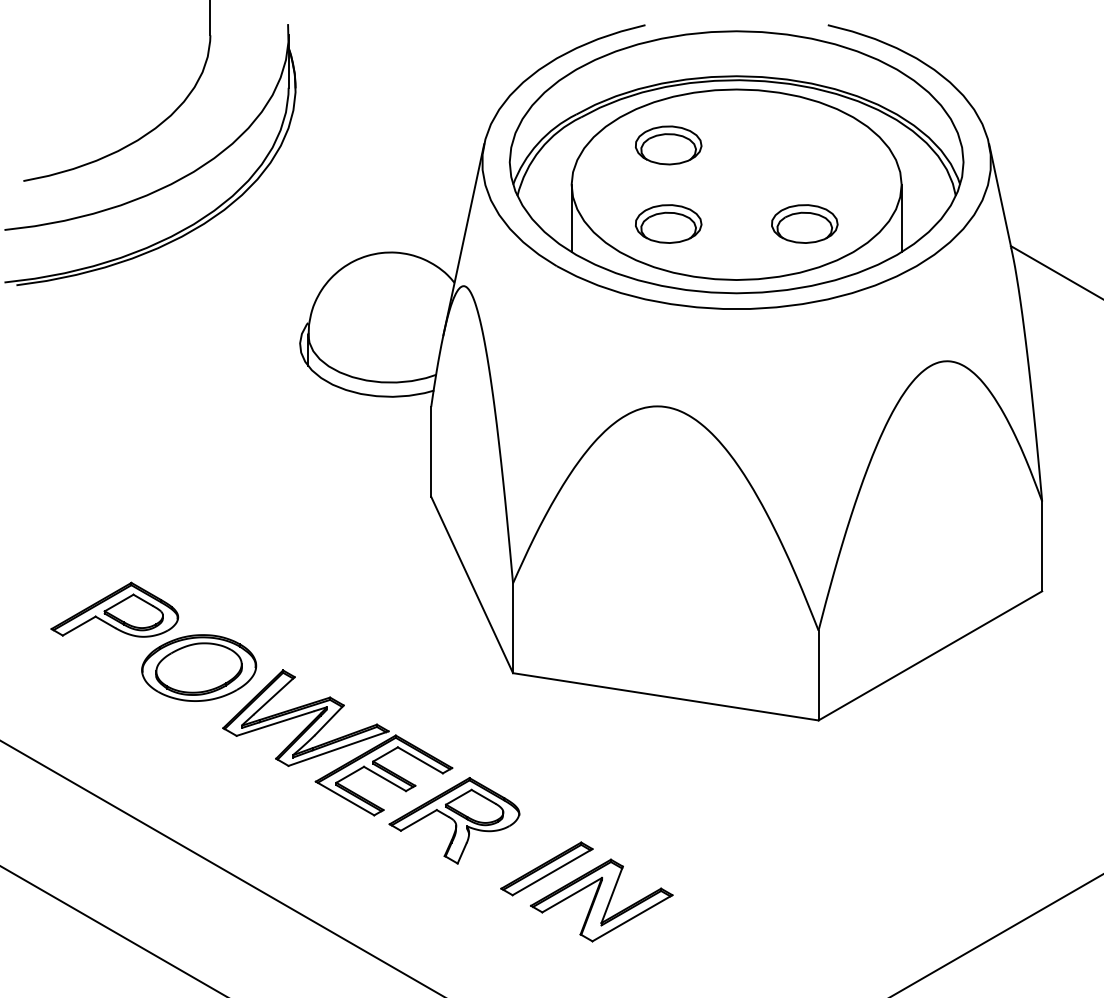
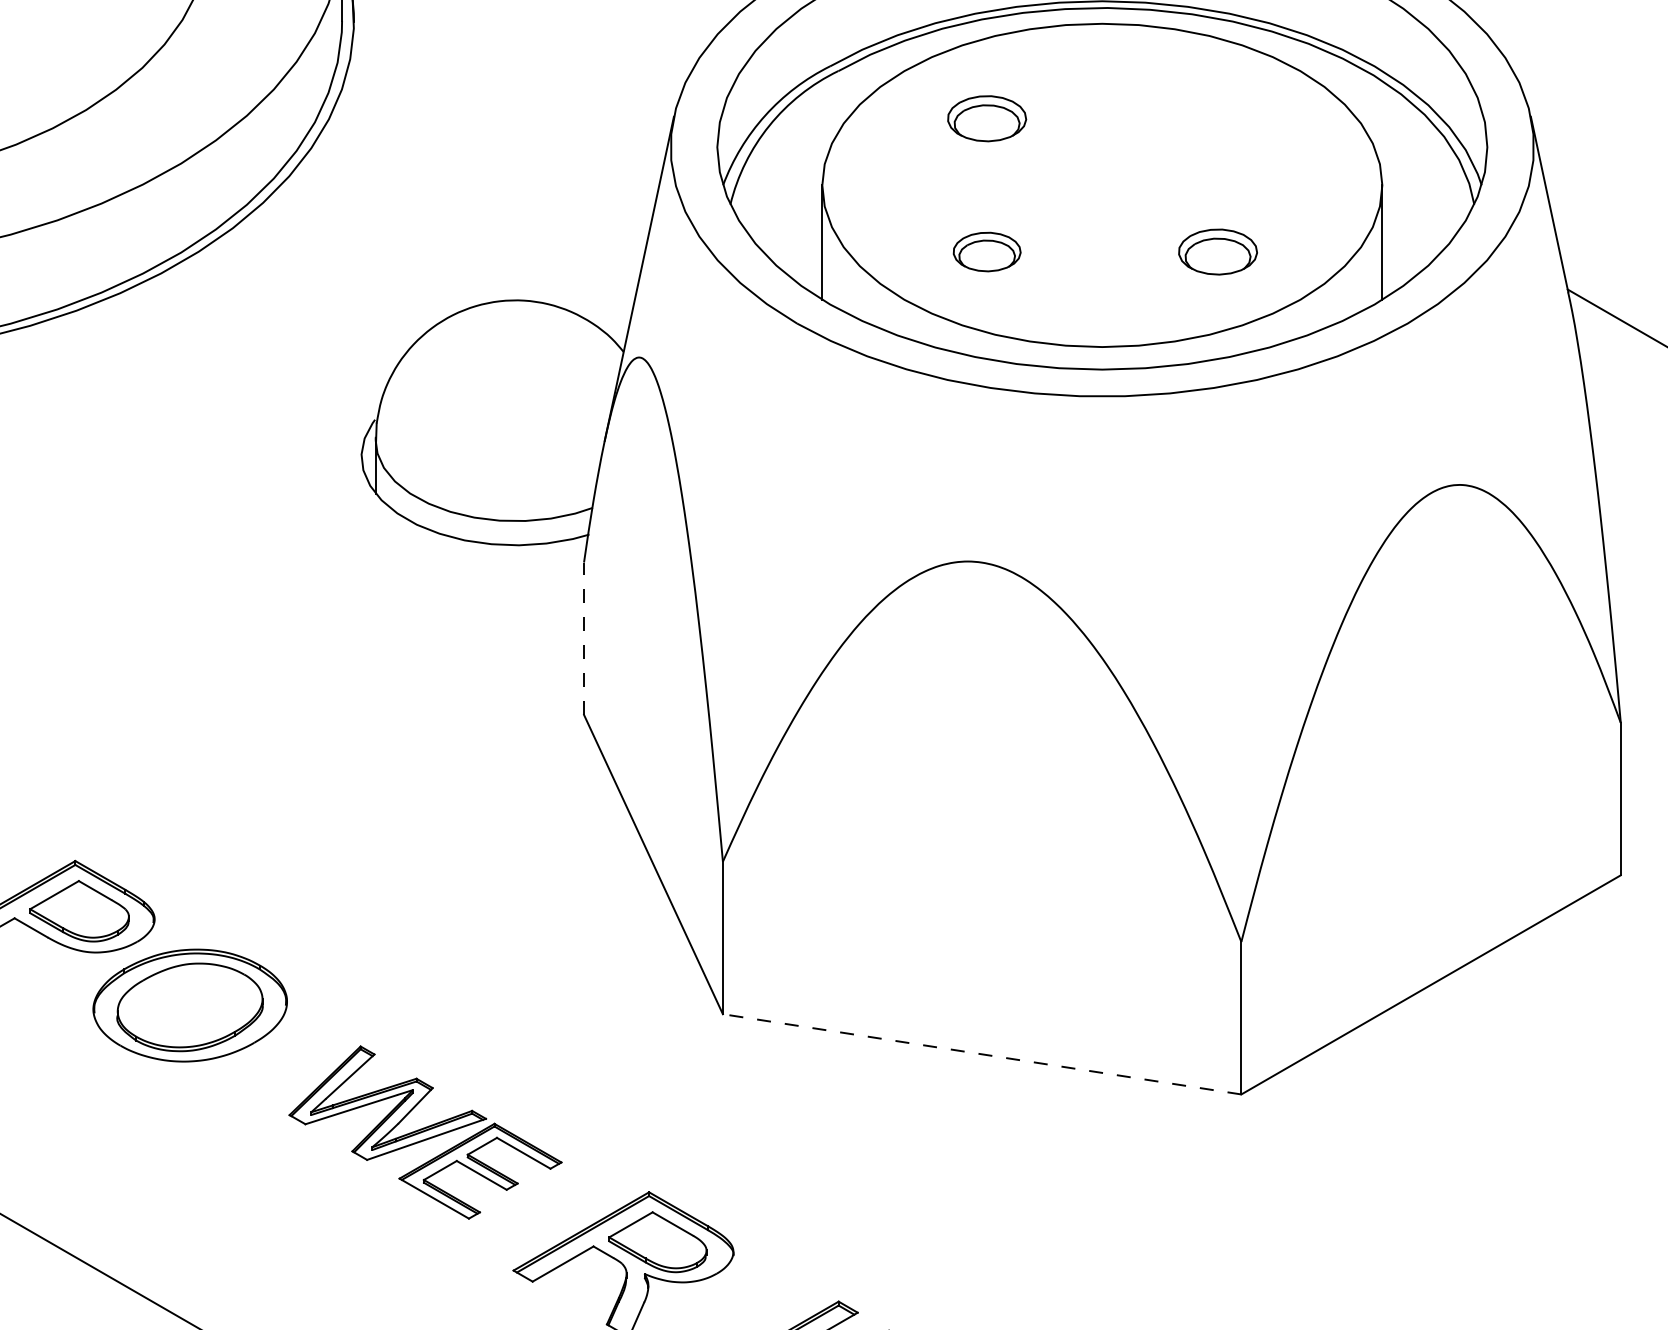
part: (668, 145) -> (986, 118), size x0.7
part: (668, 223) -> (986, 251), size x0.6
part: (804, 223) -> (1217, 251), size x0.7
line: (431, 451) -> (584, 638), solid -> dashed
line: (665, 696) -> (981, 1053), solid -> dashed
part: (337, 742) -> (425, 1131), size x0.7

